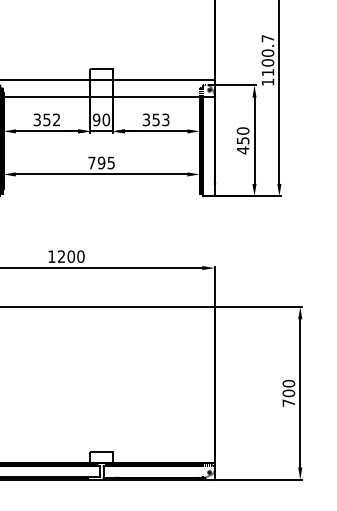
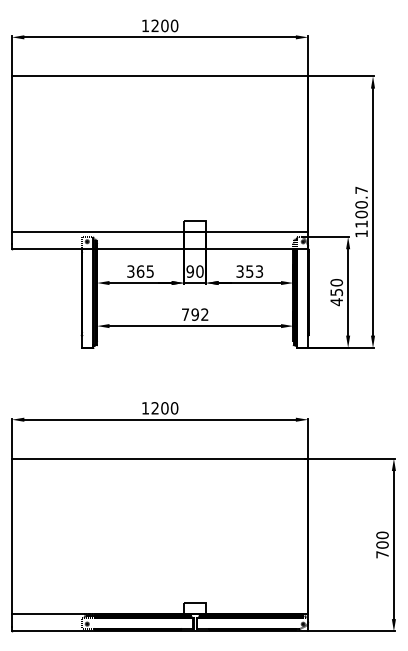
text: (50, 119) -> (144, 271), 352 -> 365
text: (110, 162) -> (204, 314), 795 -> 792

